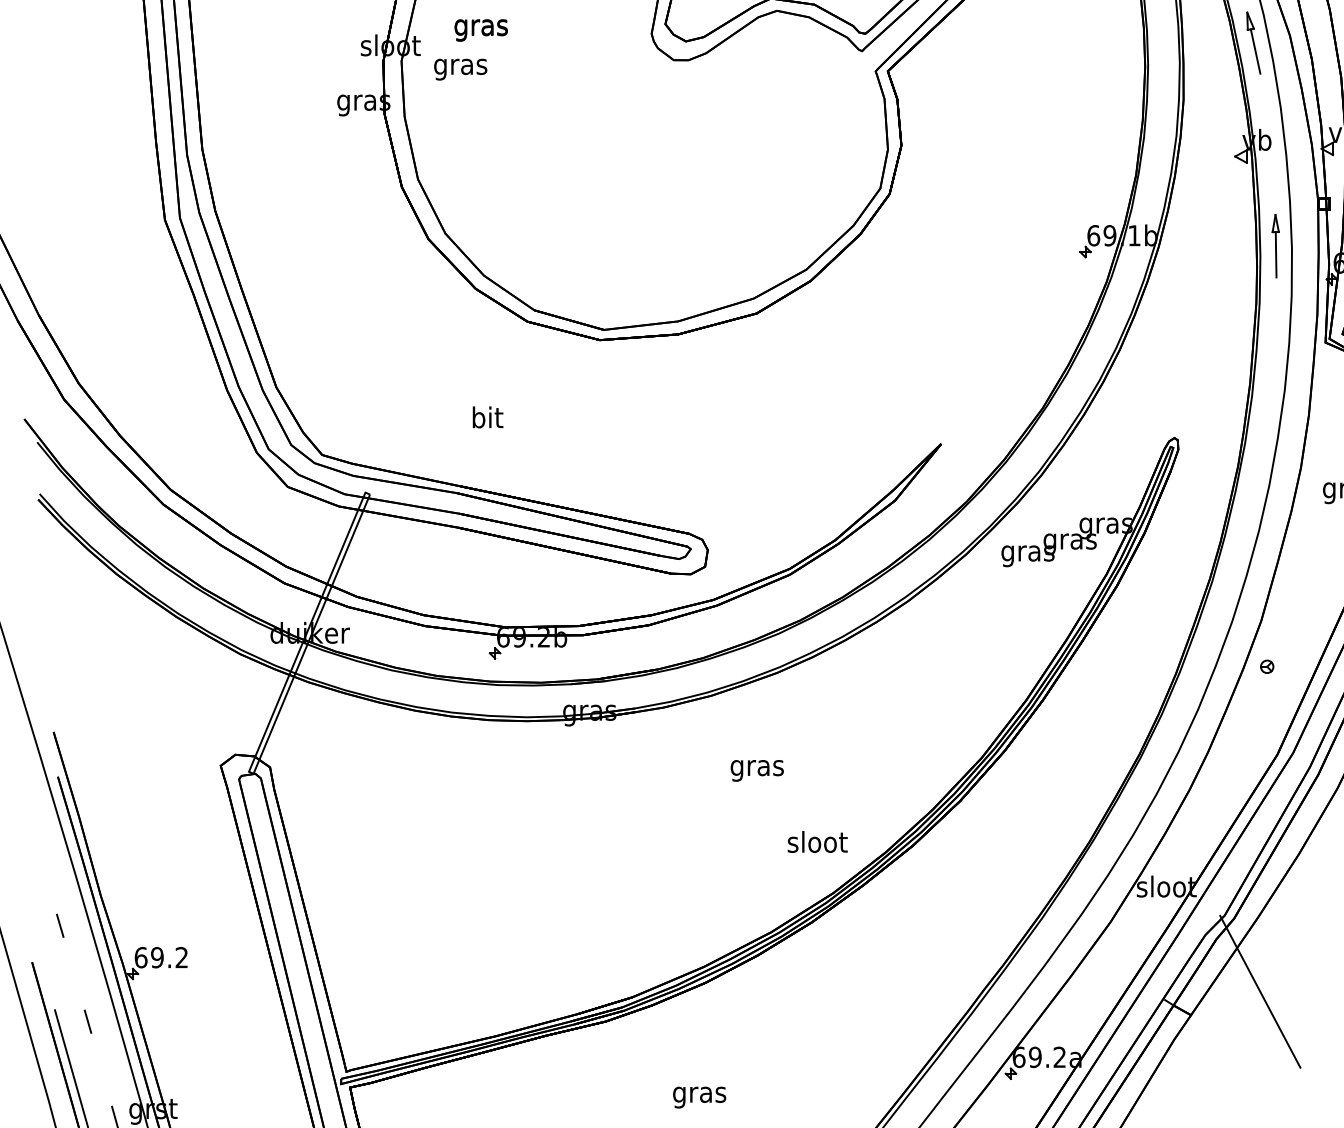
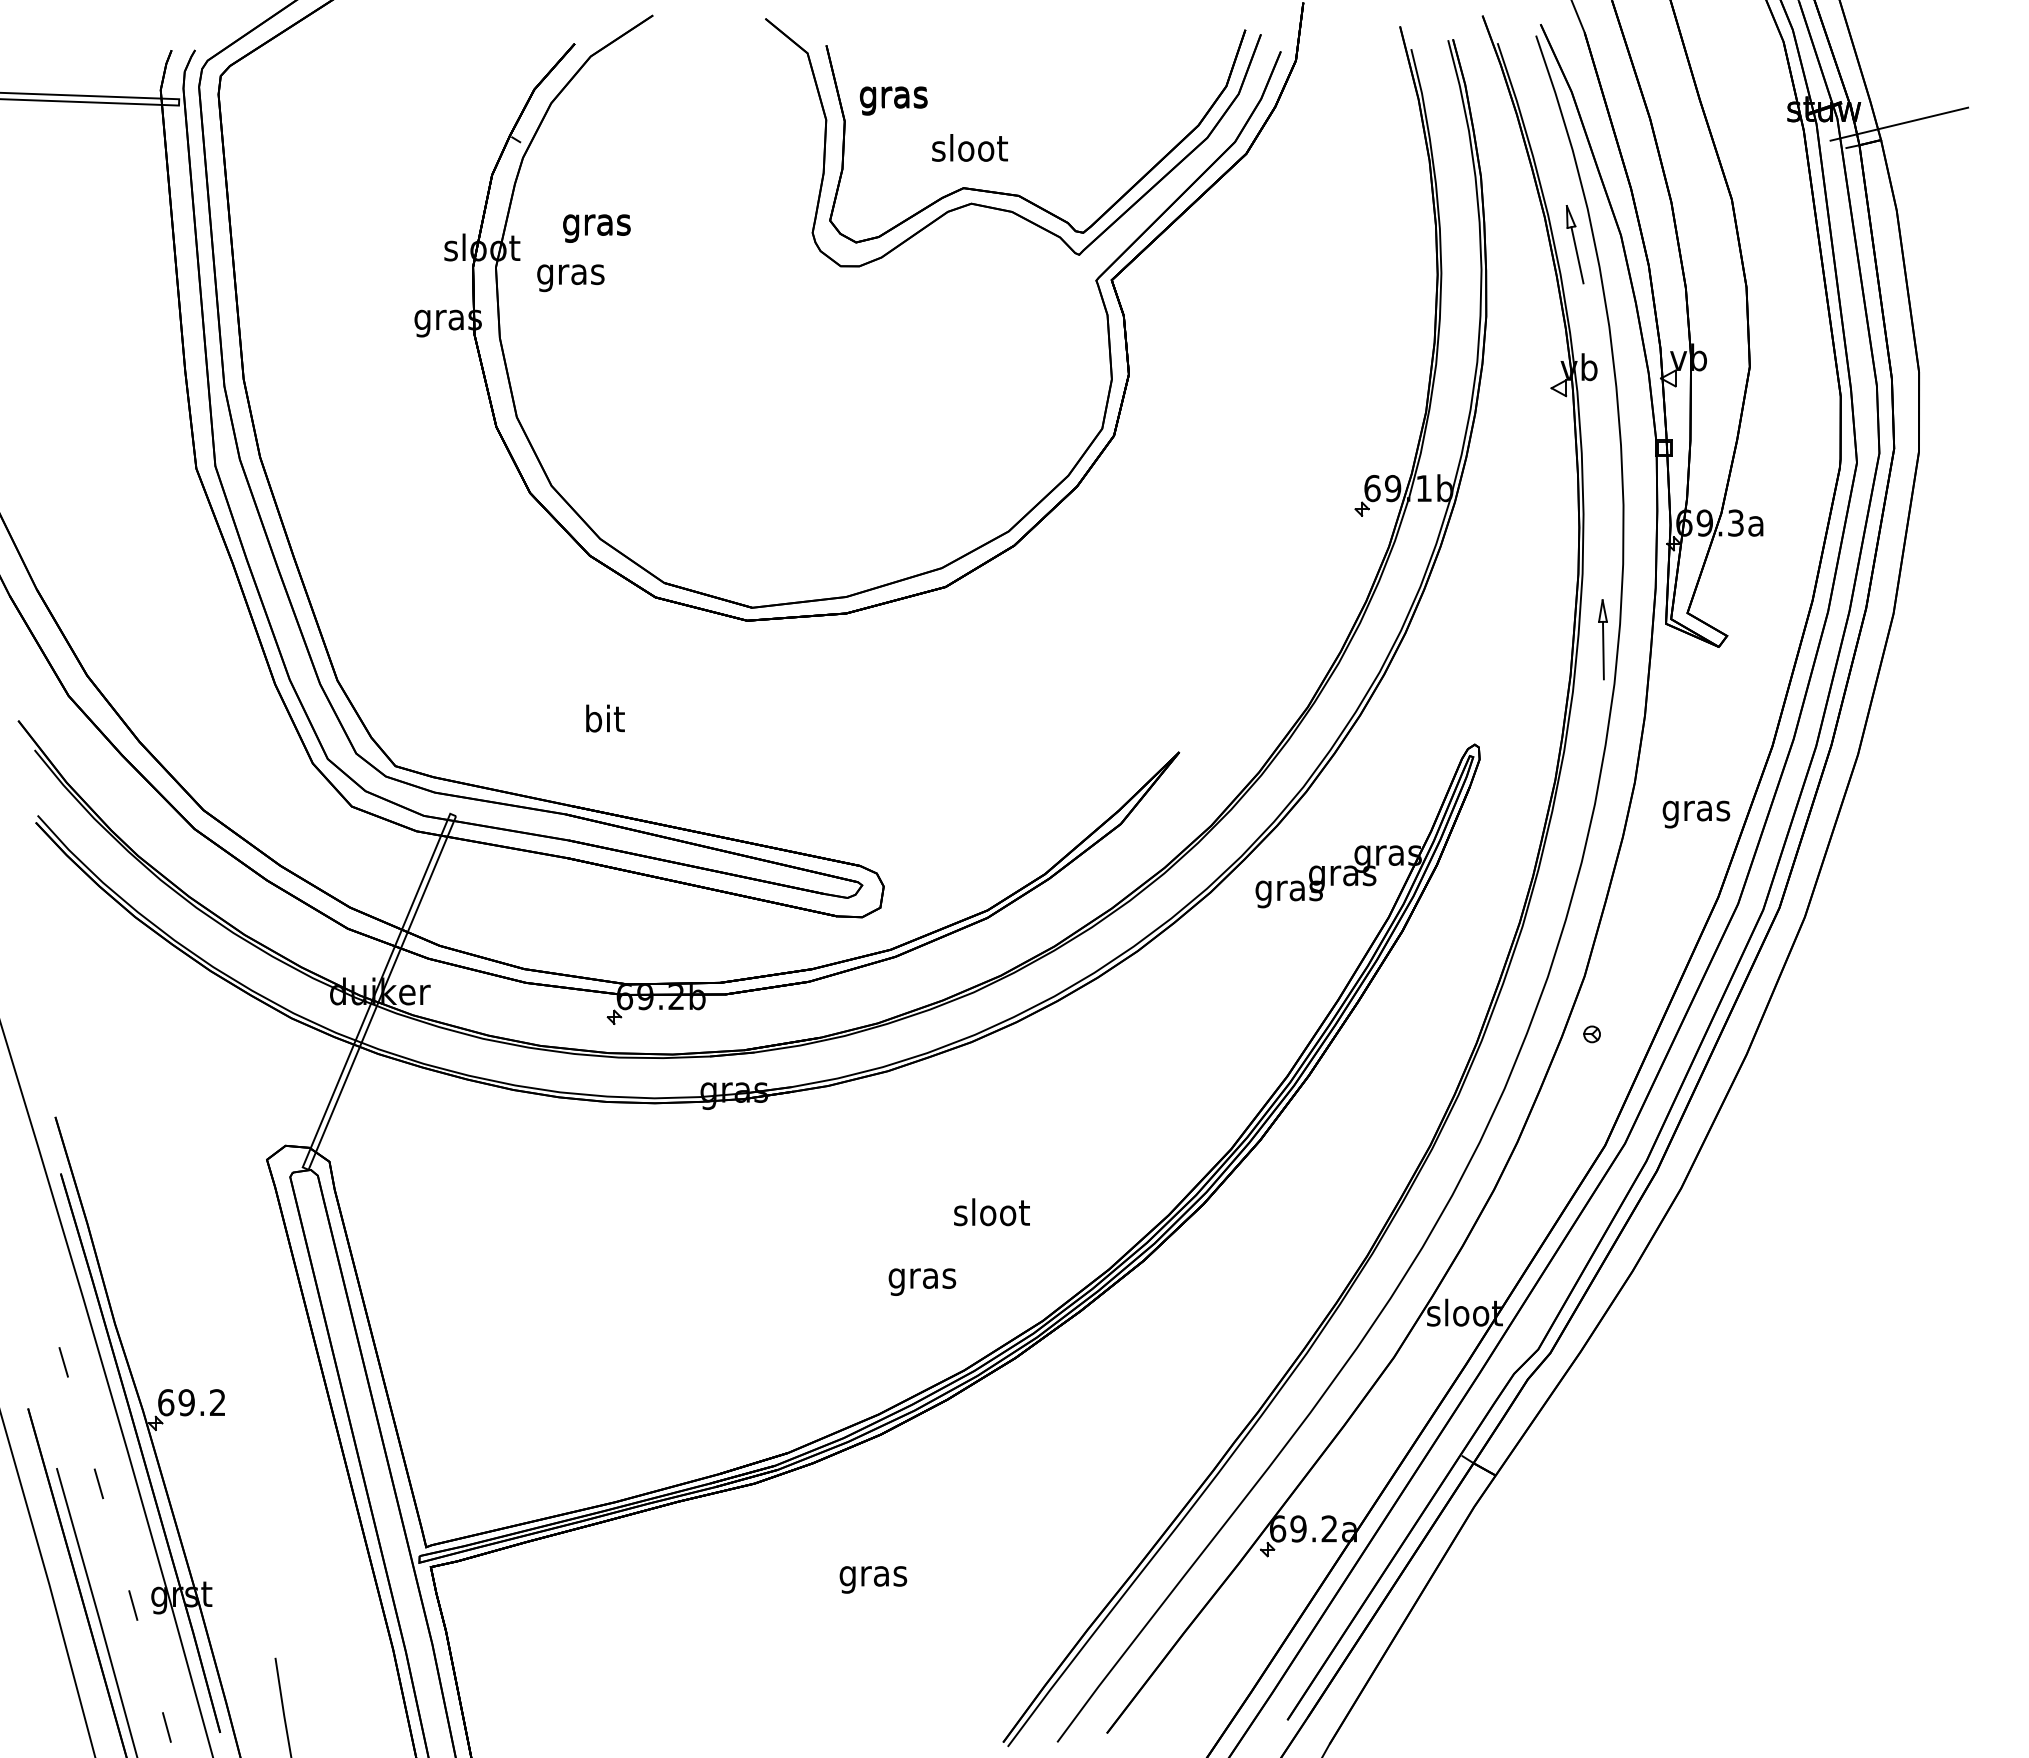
part: (1275, 245) -> (1602, 639), moved
text: (757, 770) -> (922, 1281), moved
text: (817, 842) -> (991, 1212), moved
line: (1260, 991) -> (1583, 1445), removed

